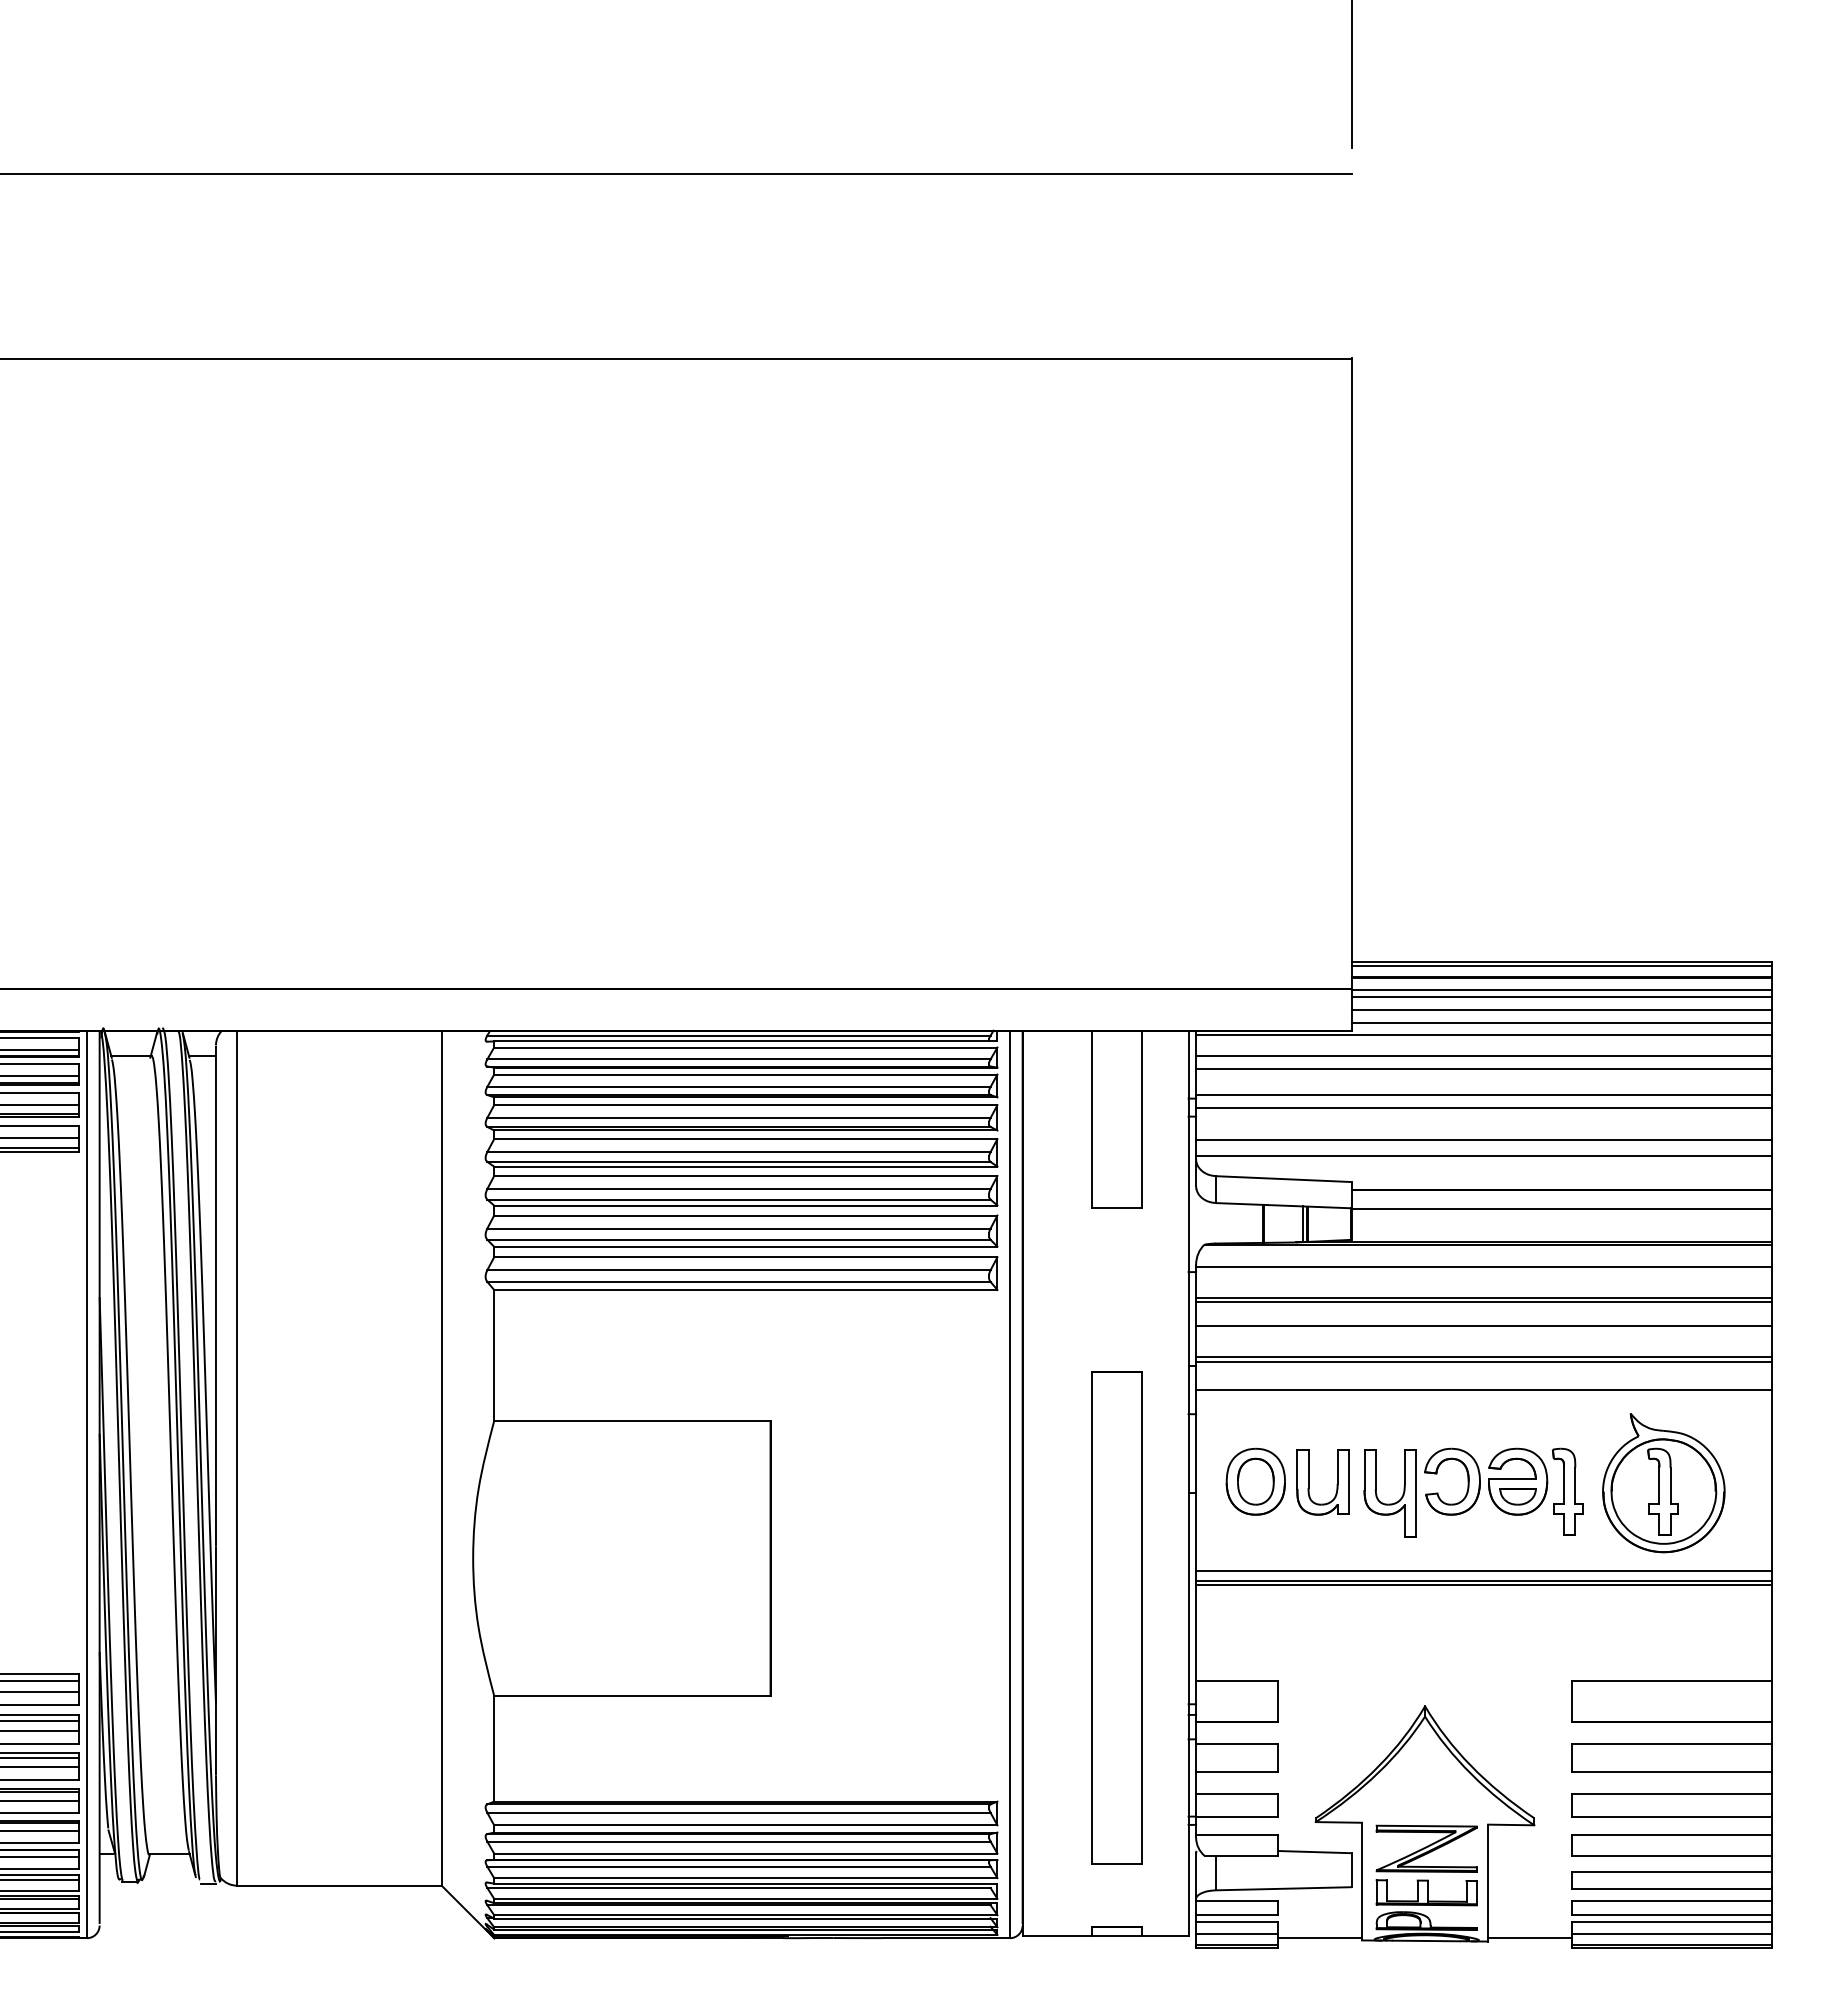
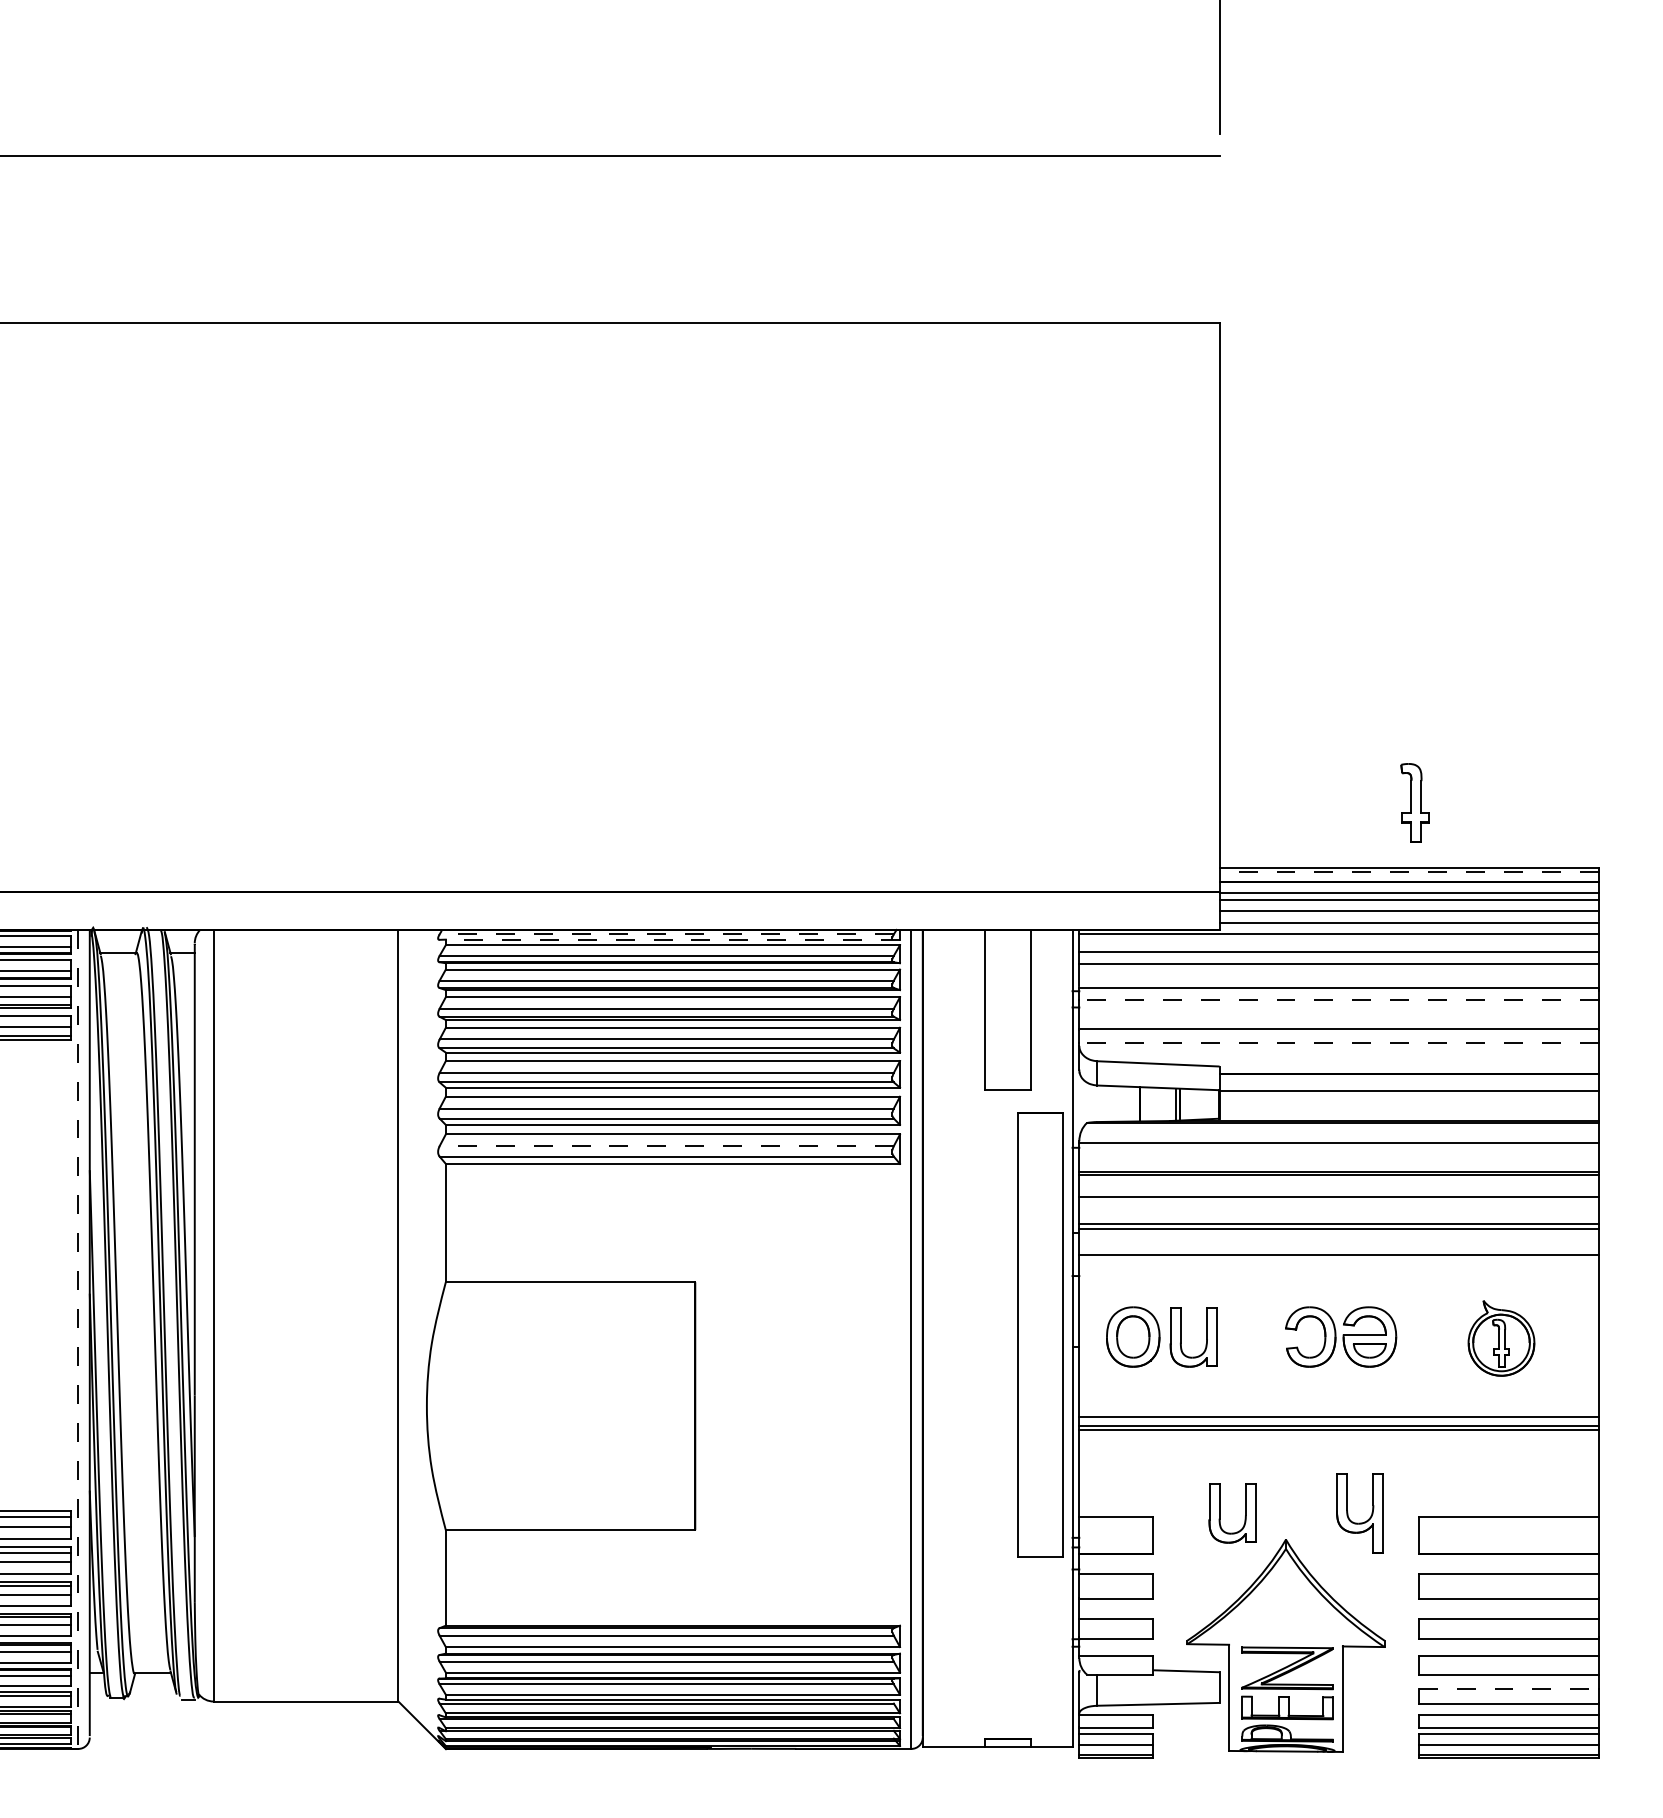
line: (1561, 966) -> (1409, 871), solid -> dashed
line: (738, 1035) -> (666, 934), solid -> dashed
line: (745, 1041) -> (672, 939), solid -> dashed
line: (1483, 1107) -> (1338, 999), solid -> dashed
line: (1483, 1156) -> (1338, 1043), solid -> dashed
line: (738, 1270) -> (666, 1146), solid -> dashed
part: (1663, 1483) -> (1501, 1338), size x0.6
line: (87, 1484) -> (78, 1339), solid -> dashed
part: (1567, 1491) -> (1414, 802), moved
part: (1389, 1503) -> (1359, 1522), moved
part: (1116, 1617) -> (1039, 1334), moved
part: (1352, 1677) -> (1220, 1513), added
line: (1671, 1872) -> (1508, 1689), solid -> dashed
line: (1320, 1937) -> (1191, 1748), removed
line: (1530, 1937) -> (1381, 1748), removed

